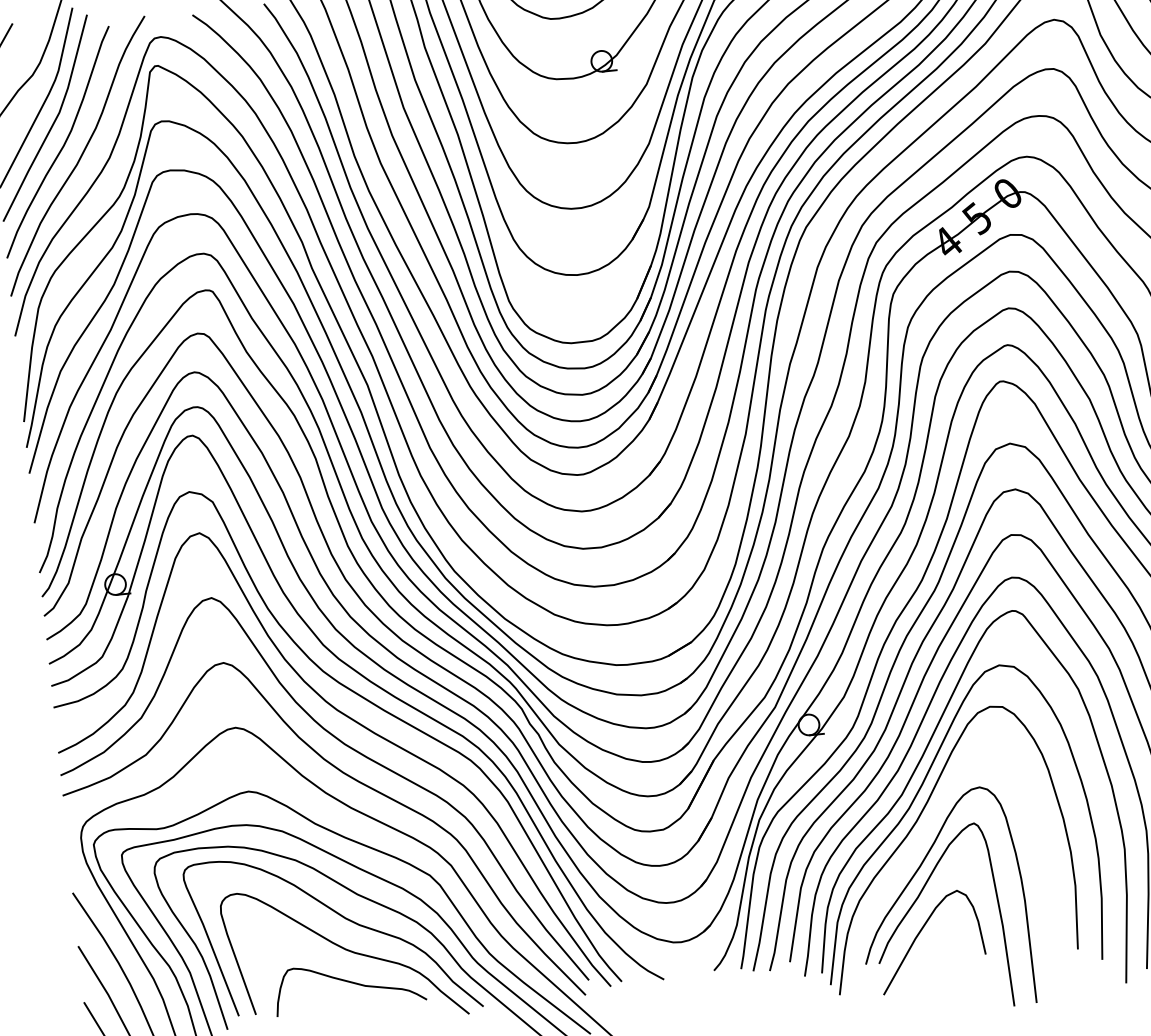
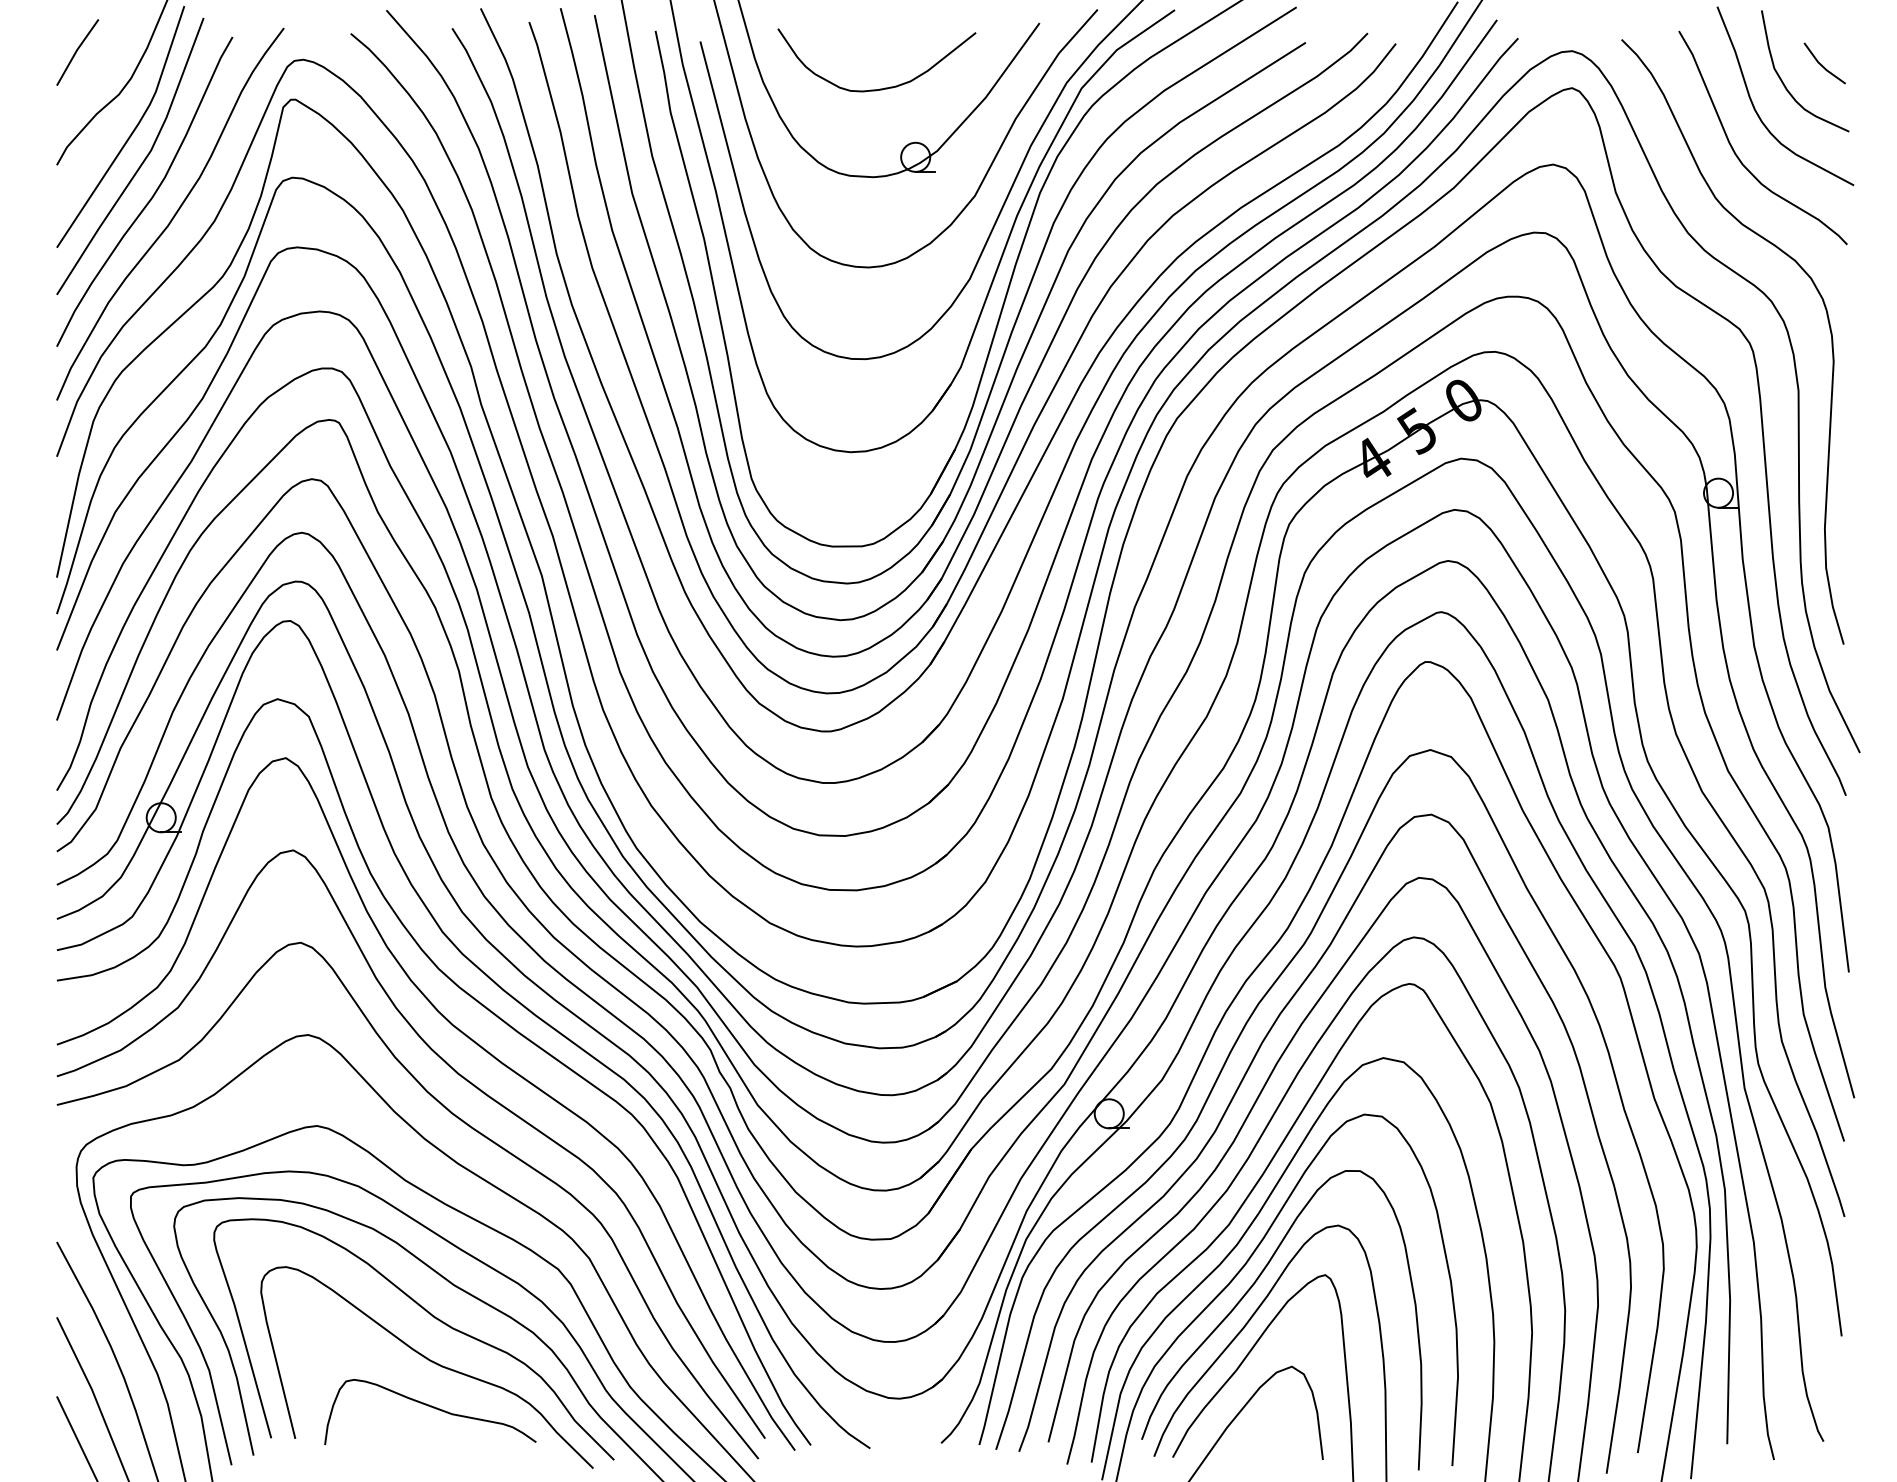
curve: (920, 841) -> (1248, 1292), added

